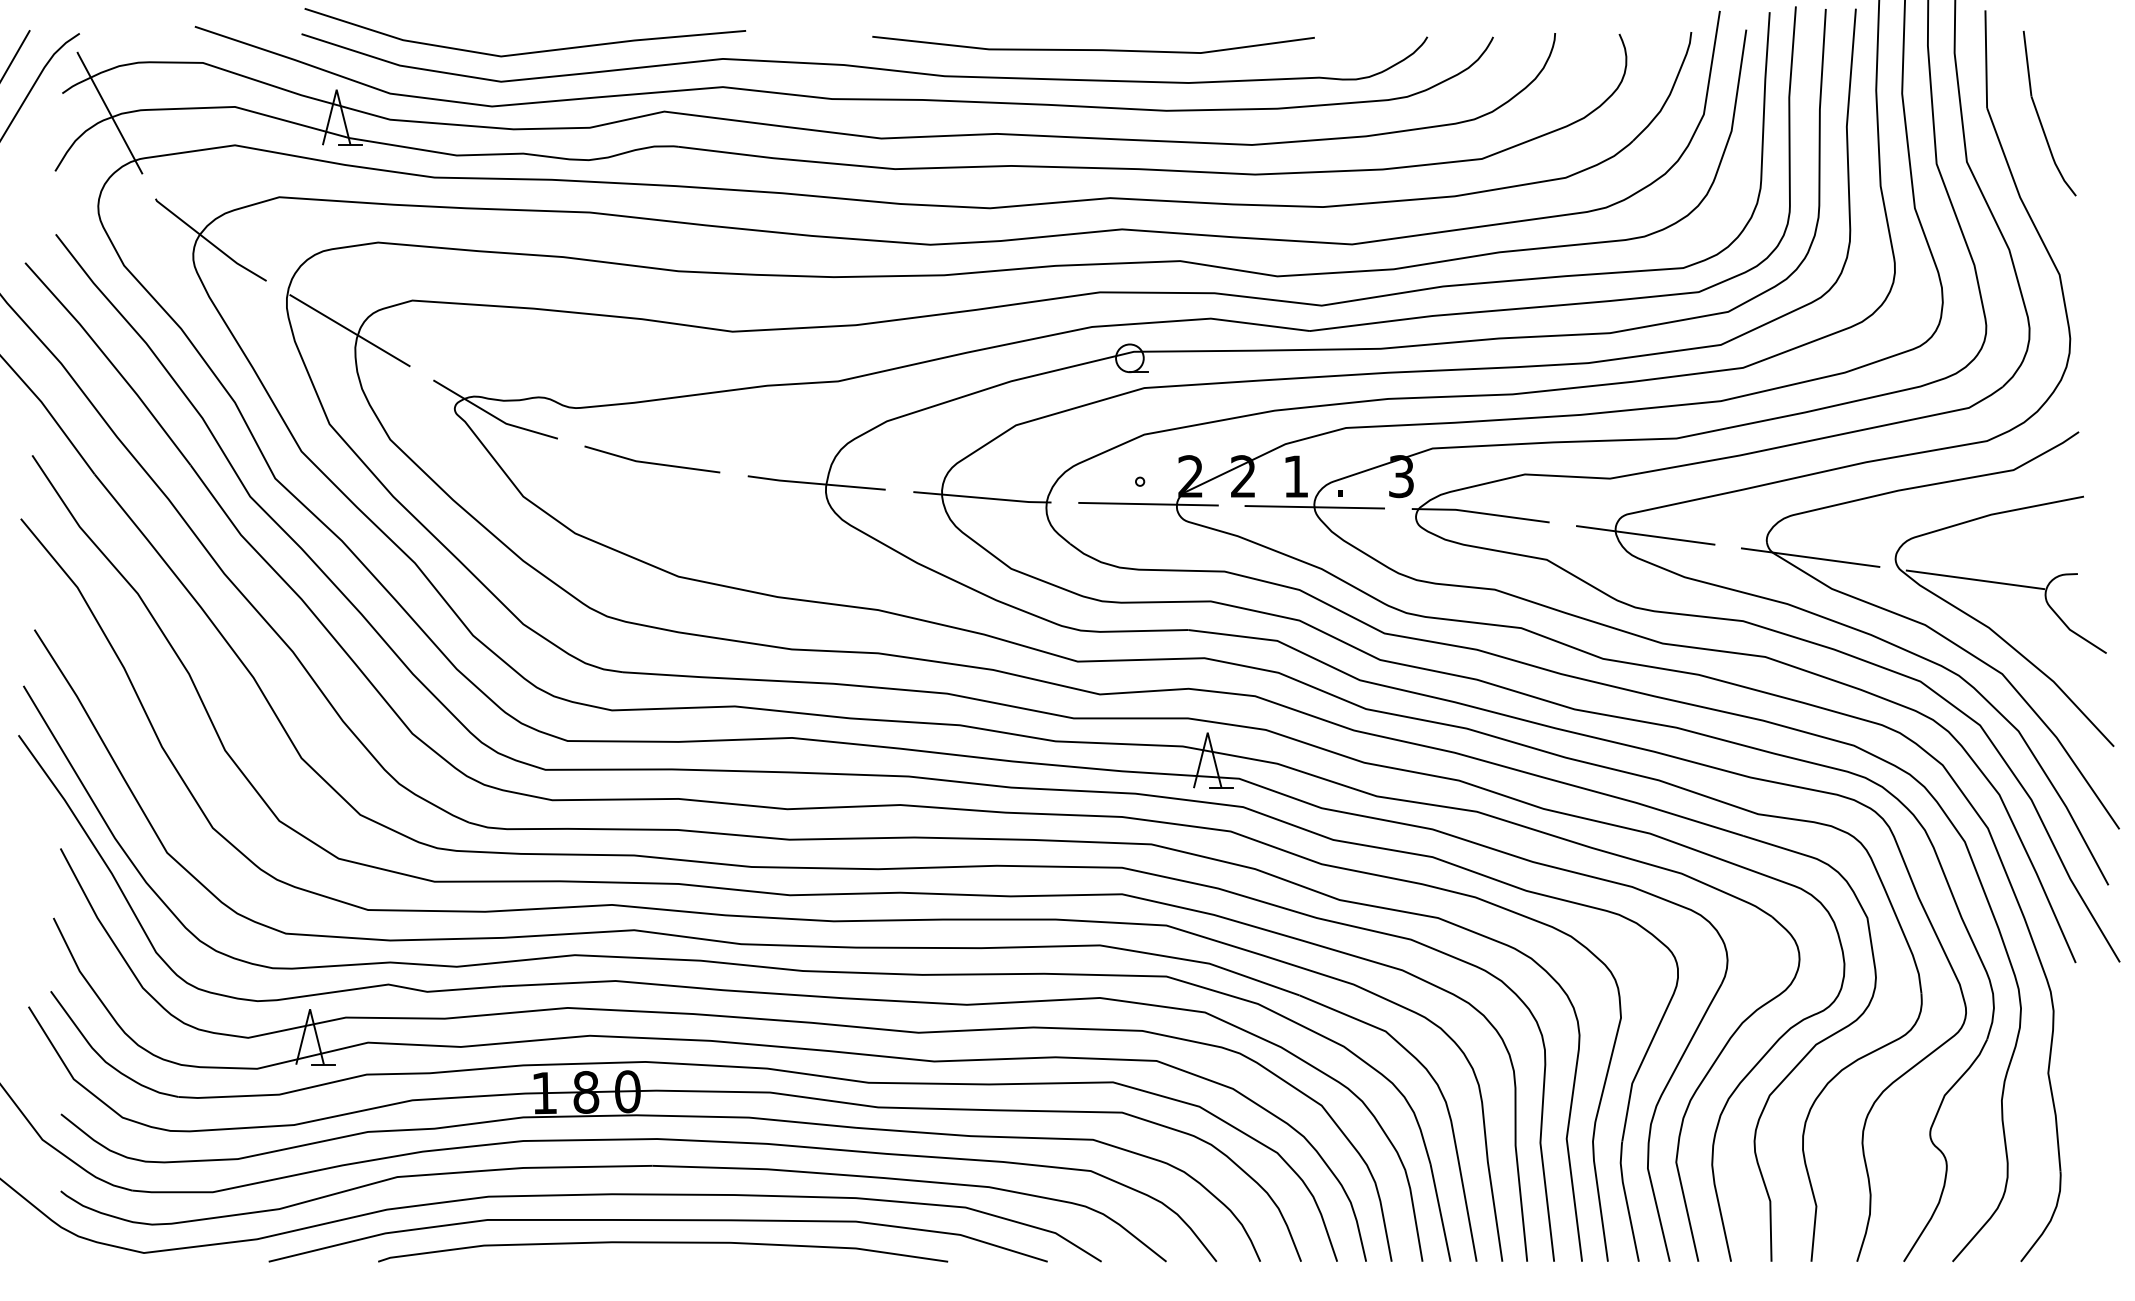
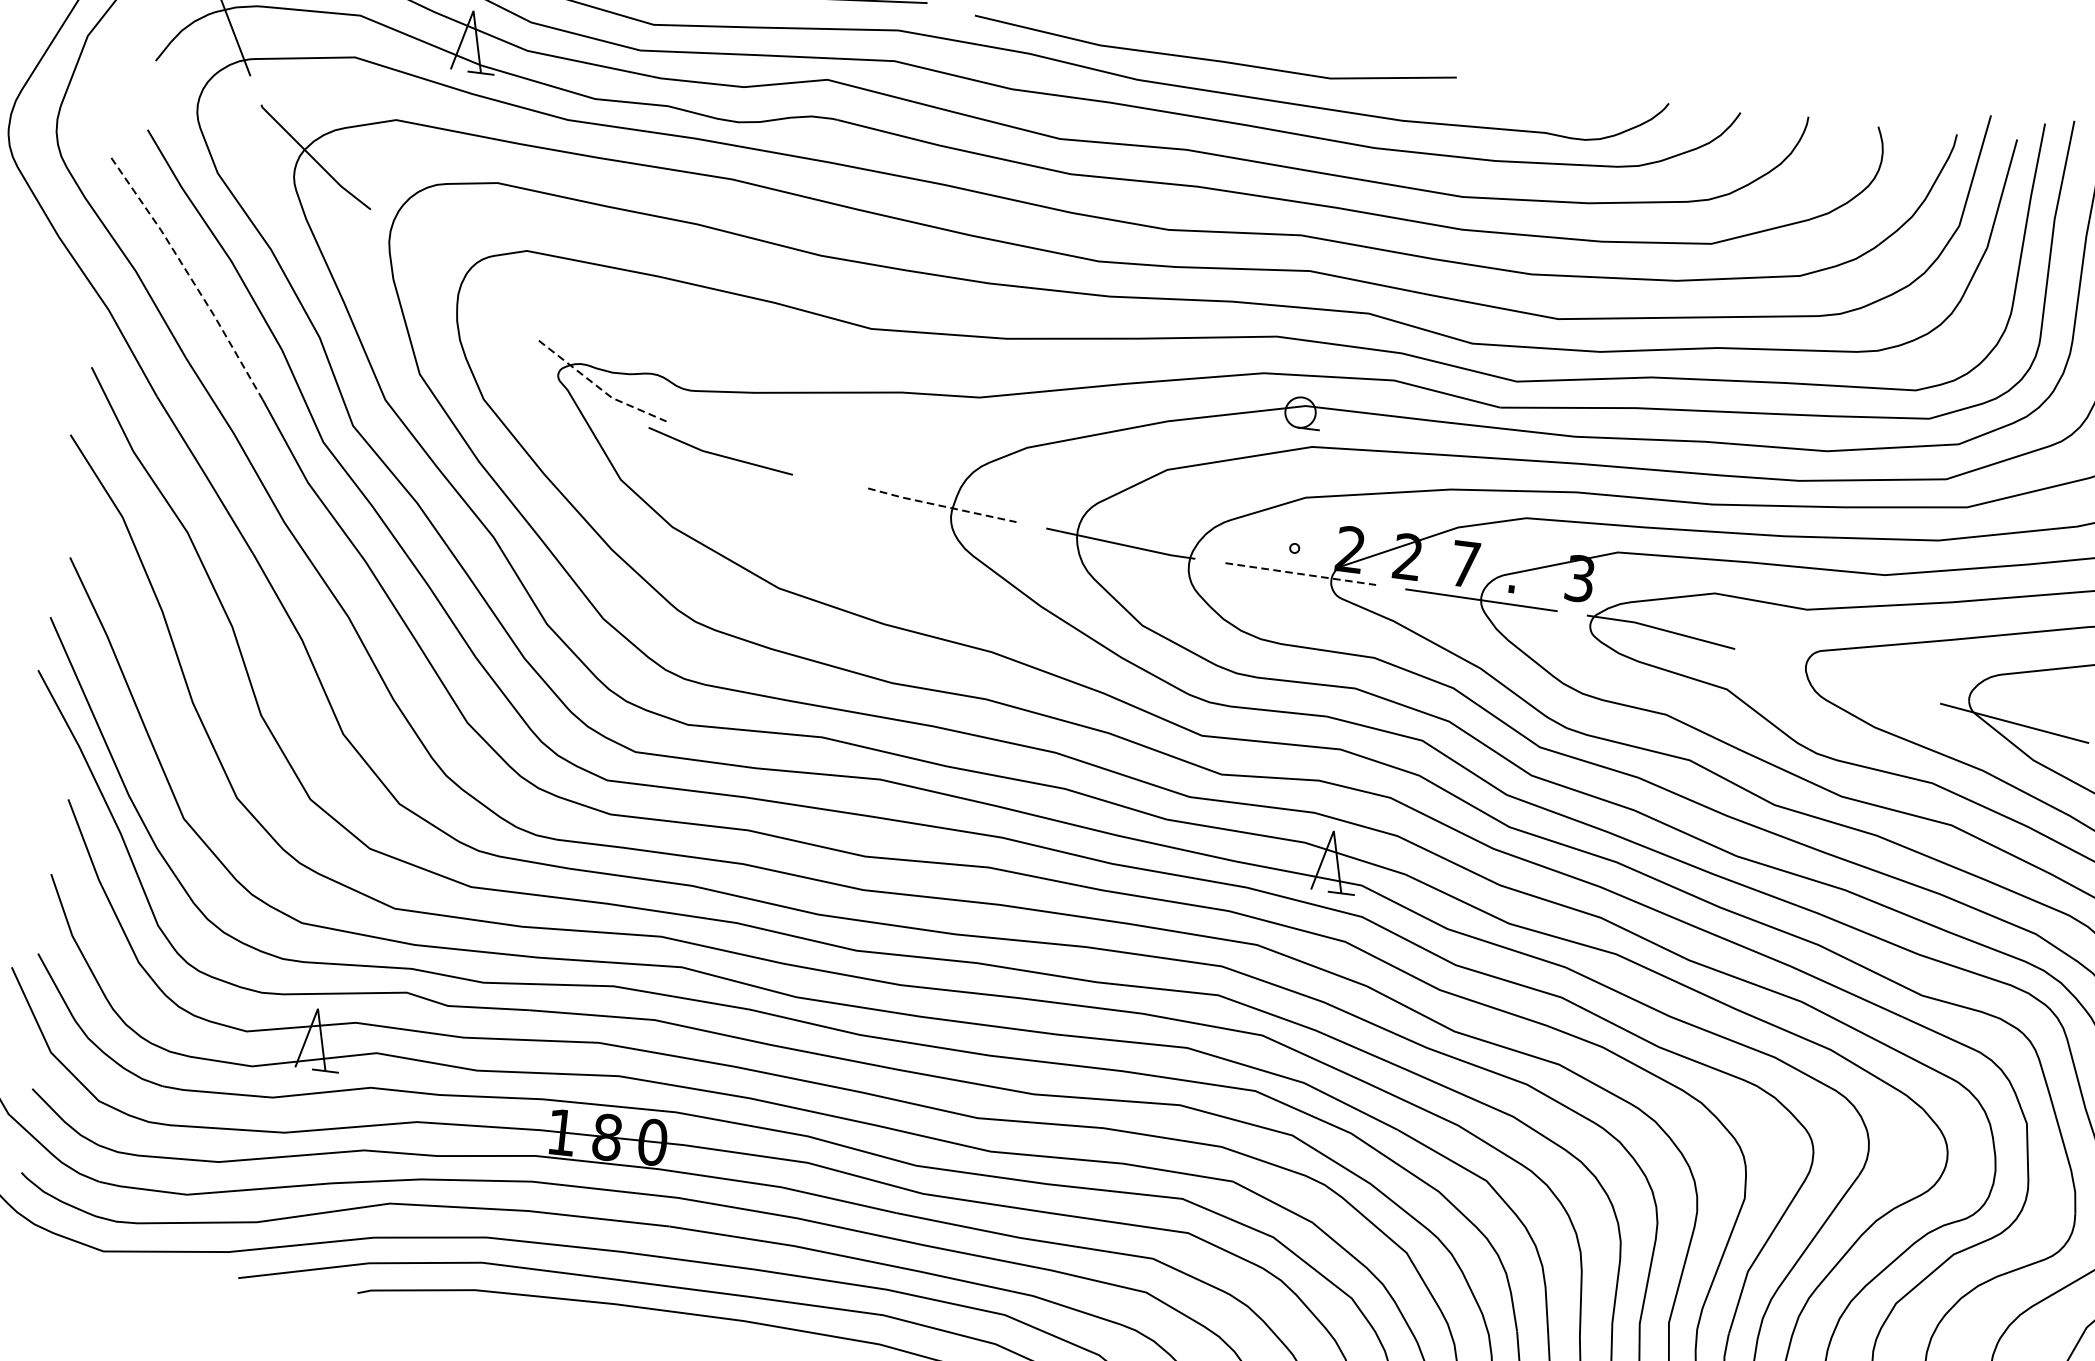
line: (1093, 49) -> (1214, 59), moved
line: (349, 330) -> (454, 274), removed
line: (110, 361) -> (189, 275), solid -> dashed
line: (493, 416) -> (599, 388), solid -> dashed
line: (652, 462) -> (720, 454), moved
text: (1296, 476) -> (1465, 564), 1 -> 7
line: (816, 483) -> (941, 505), solid -> dashed
line: (1149, 504) -> (1301, 574), solid -> dashed
line: (1645, 535) -> (1837, 676), removed

